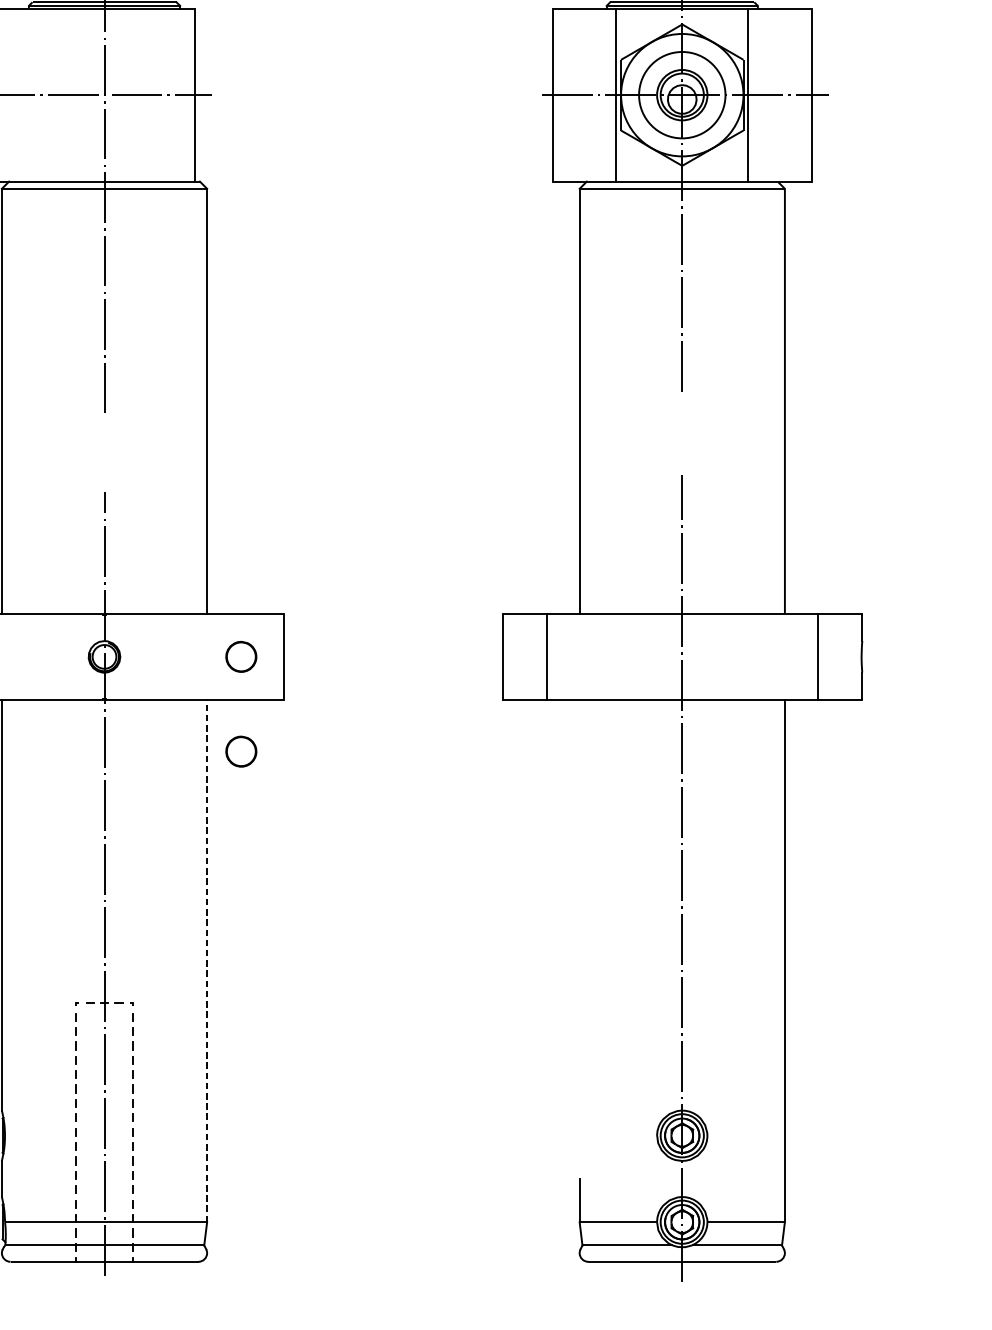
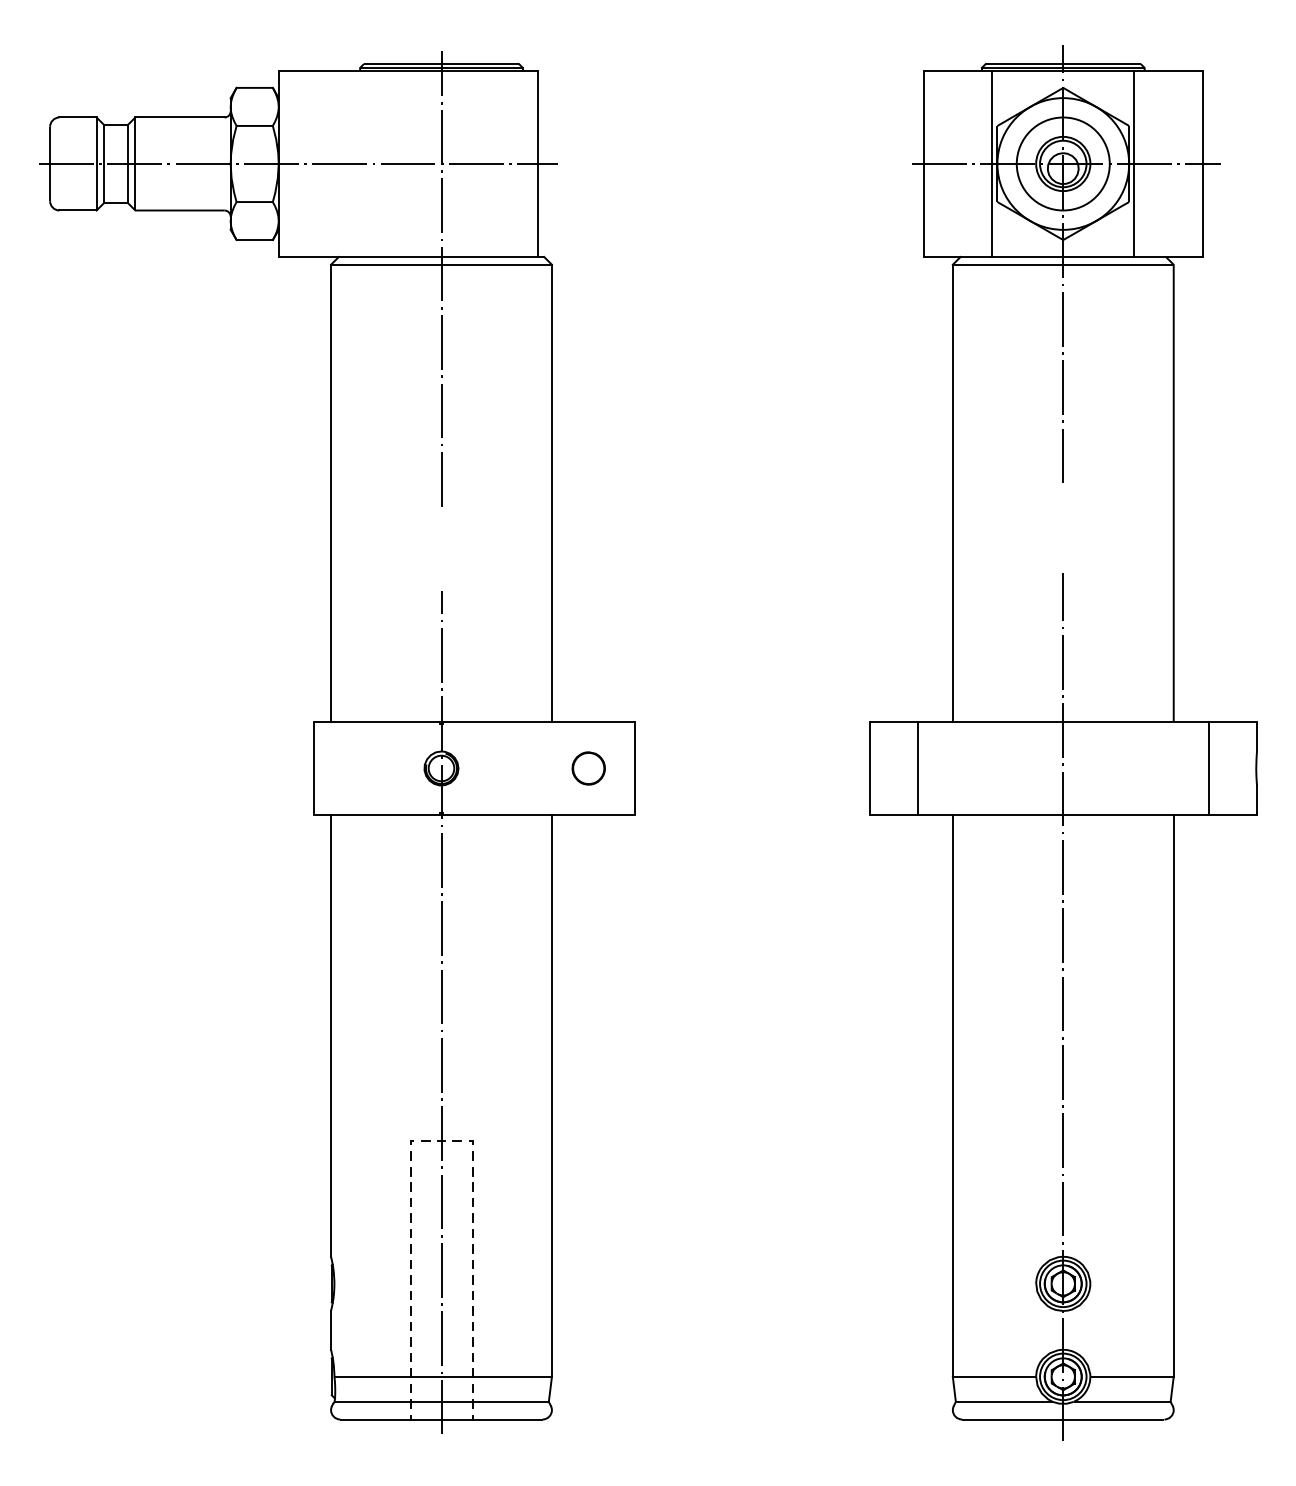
part: (241, 751) -> (588, 870), removed
line: (579, 938) -> (952, 1071), added
line: (206, 960) -> (551, 1095), dashed -> solid

